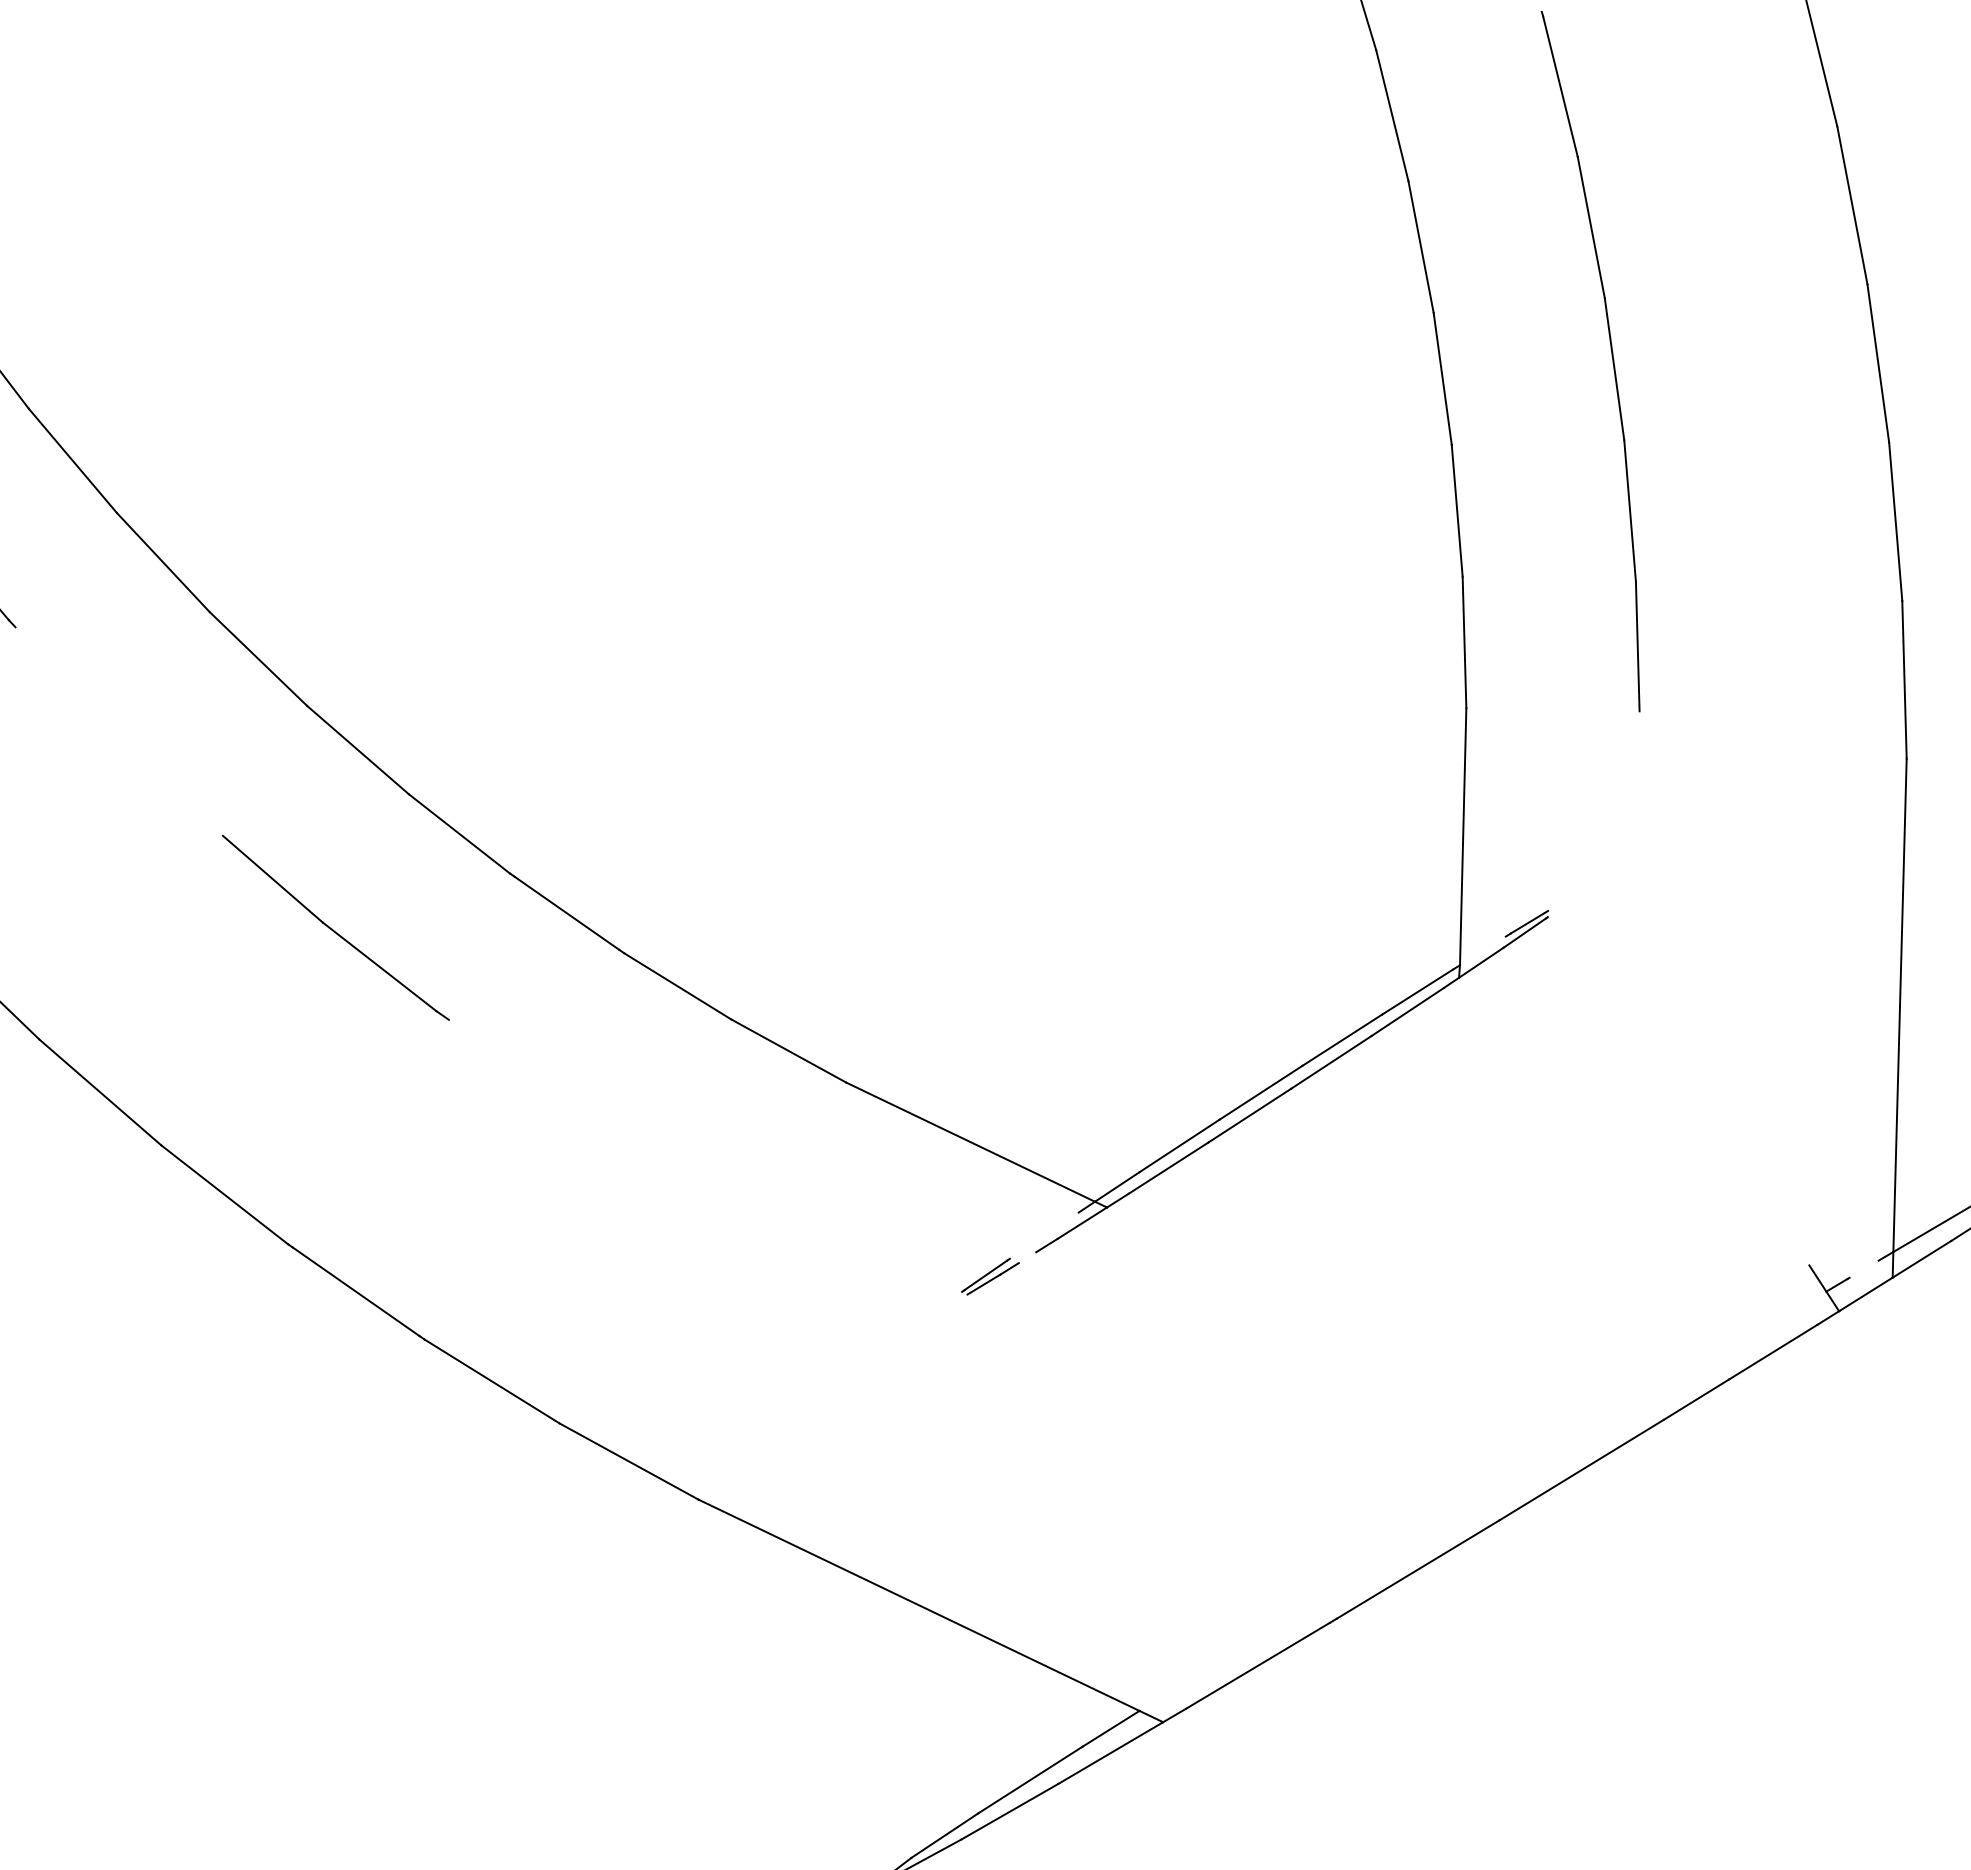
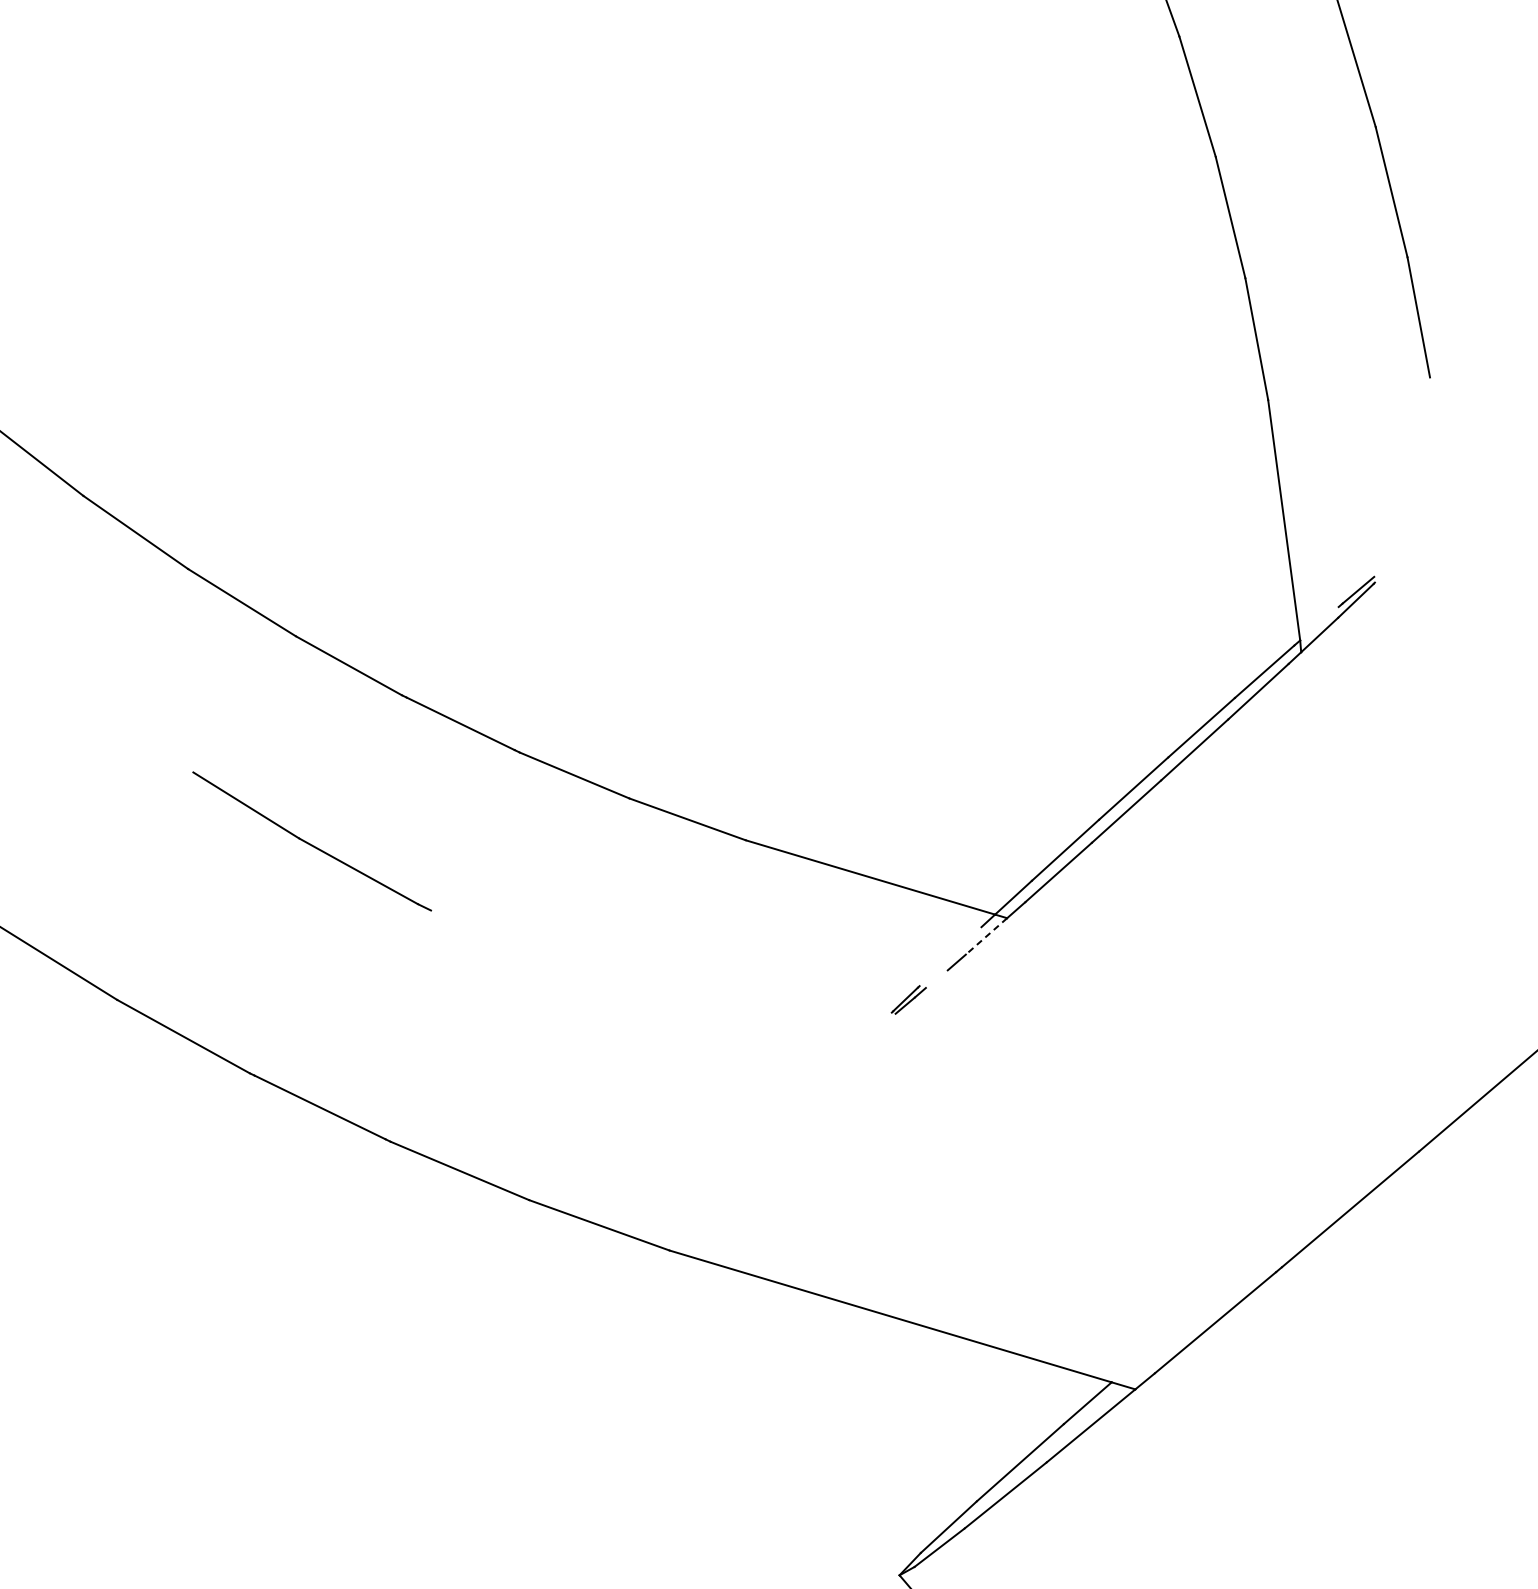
part: (335, 927) -> (311, 841), moved
line: (1081, 1223) -> (985, 936), solid -> dashed
part: (990, 1276) -> (908, 999), size x0.7

